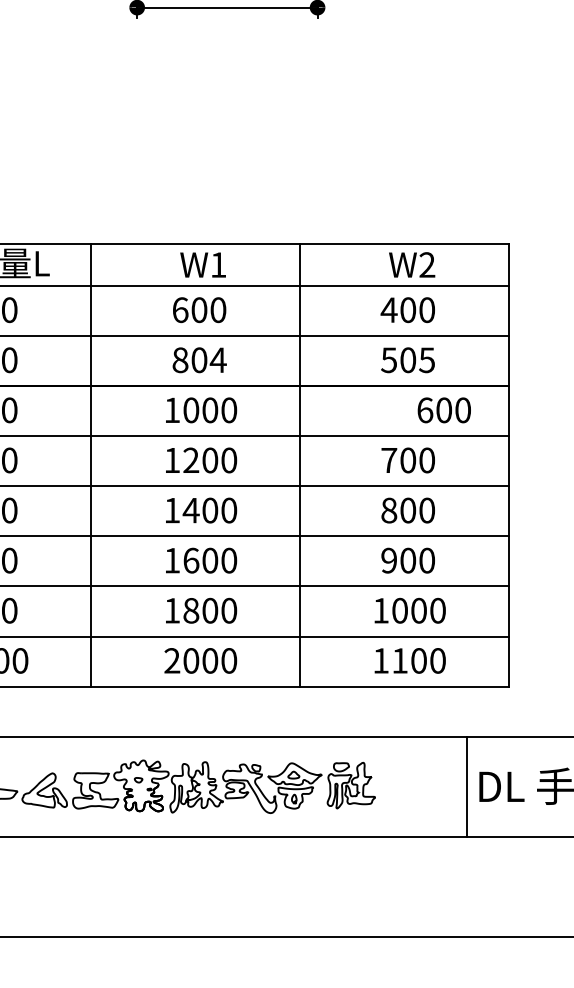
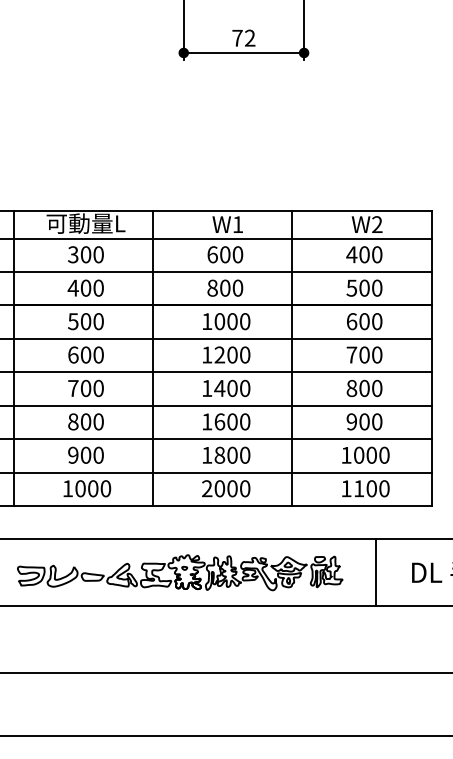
text: (217, 359) -> (237, 287), 804 -> 800
text: (426, 359) -> (376, 287), 505 -> 500
text: (444, 410) -> (364, 321), moved
line: (466, 786) -> (375, 572), moved

